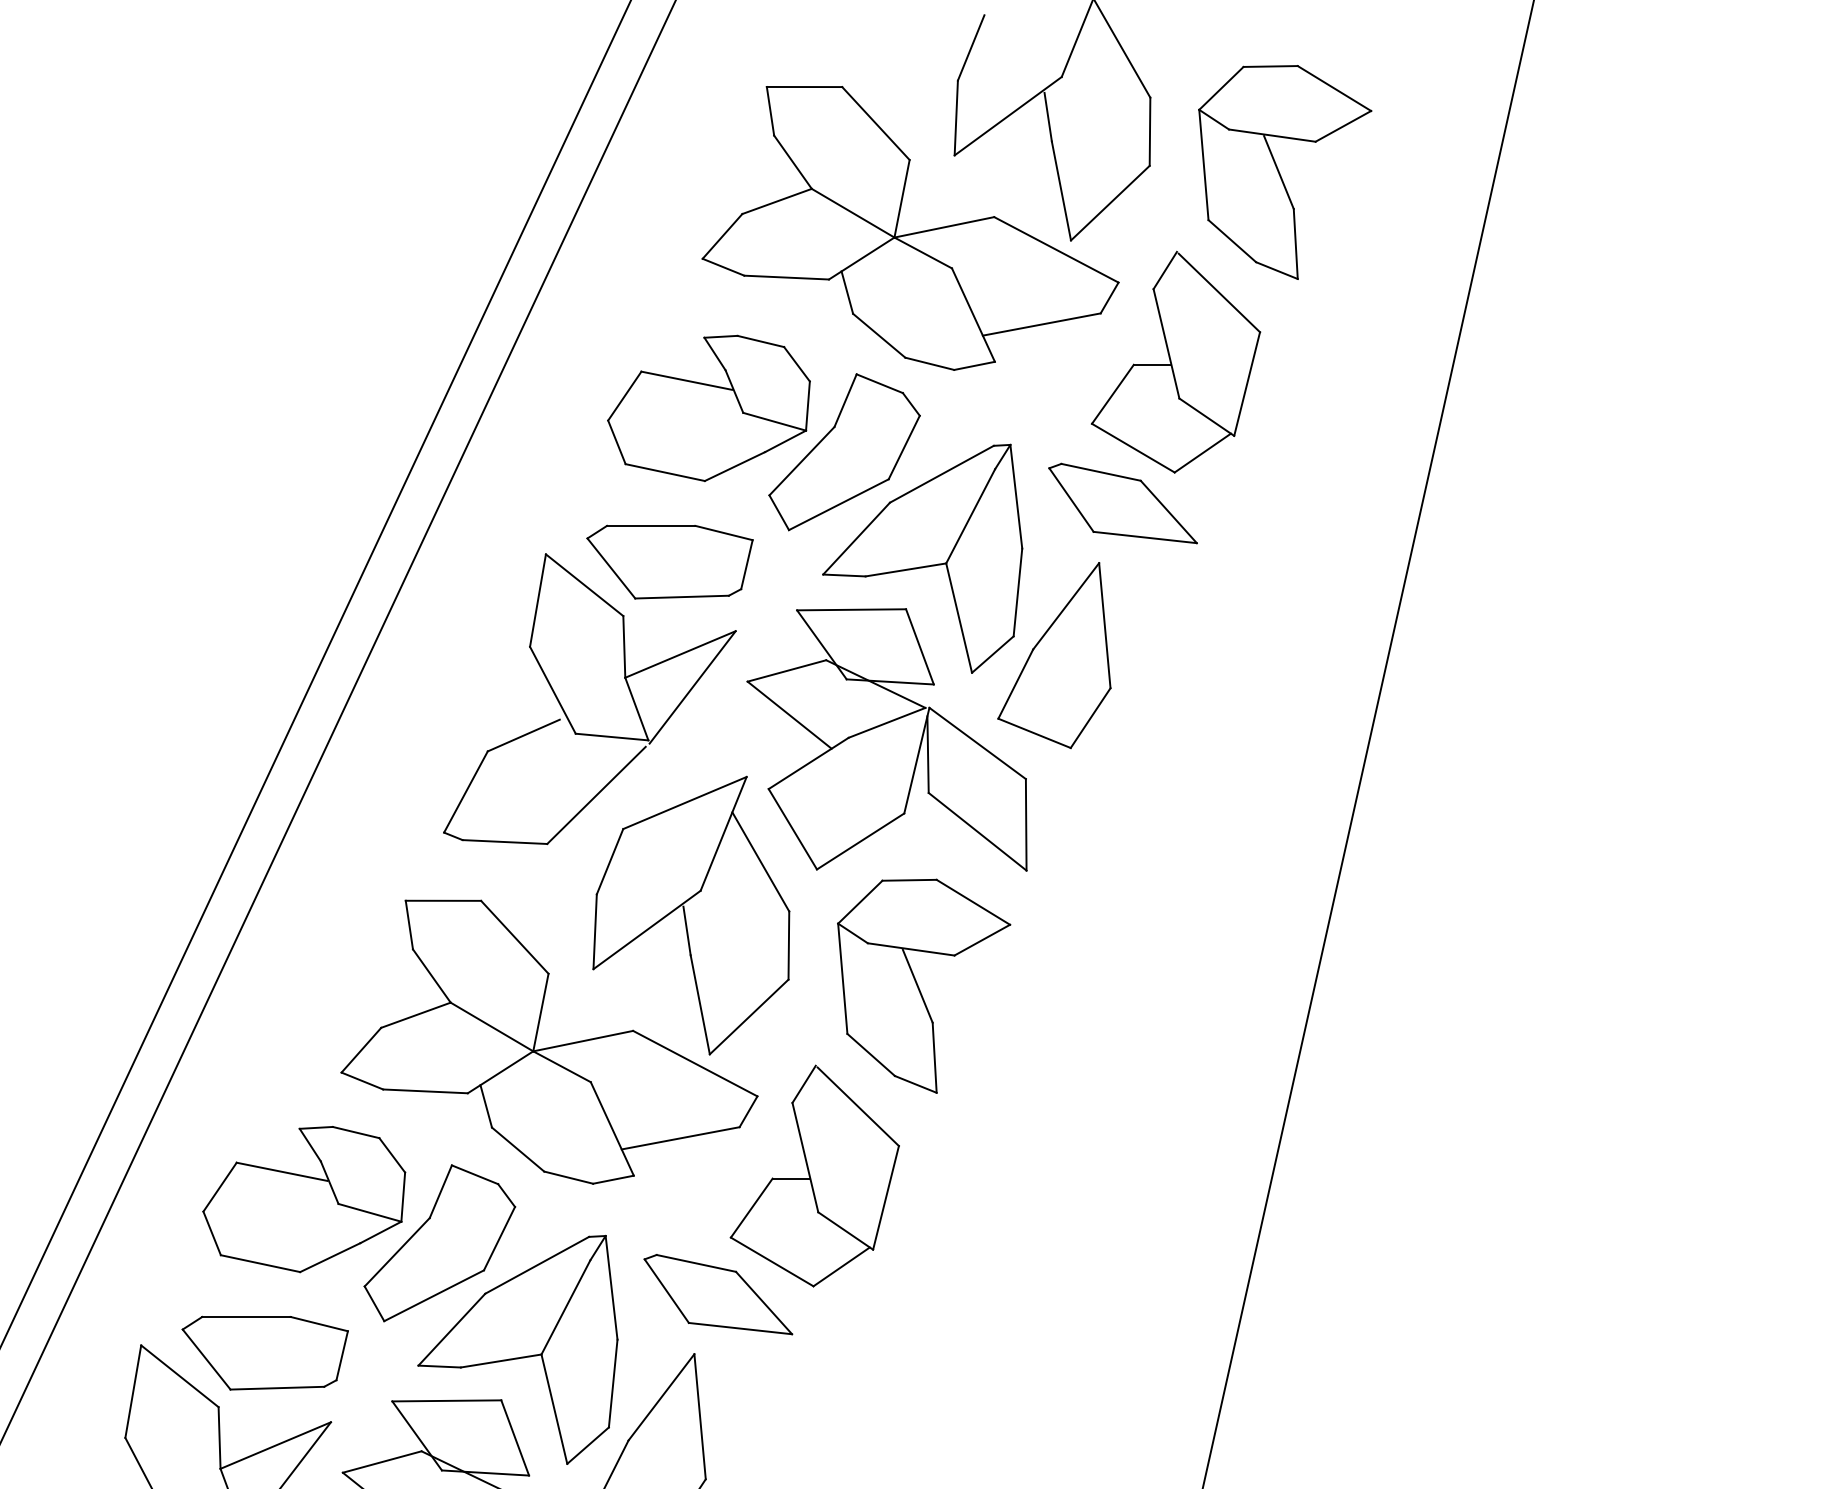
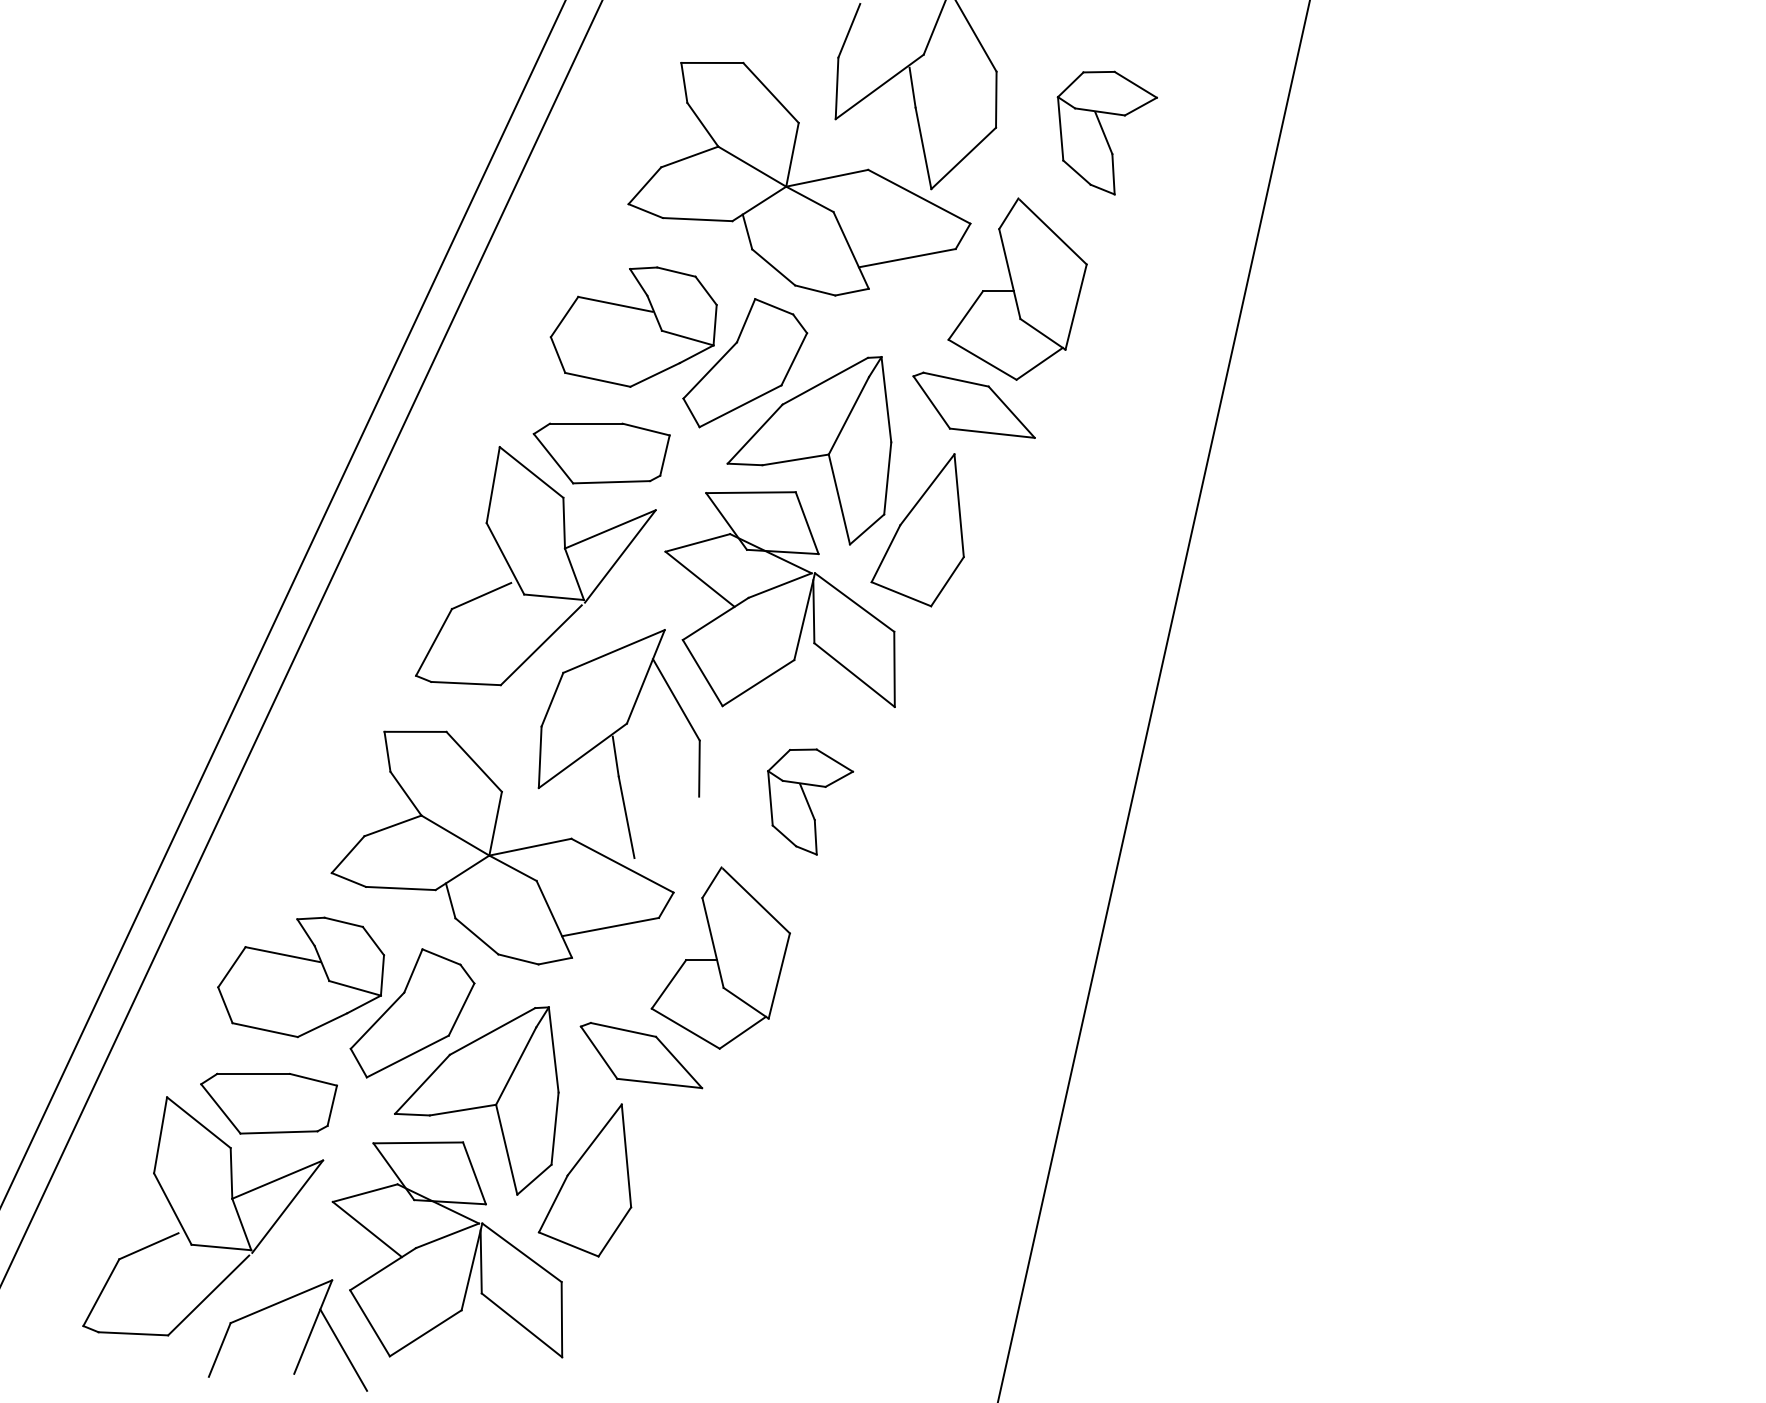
part: (1285, 171) -> (1107, 132), size x0.7
part: (923, 985) -> (810, 801), size x0.6
line: (748, 1017) -> (666, 827), removed

